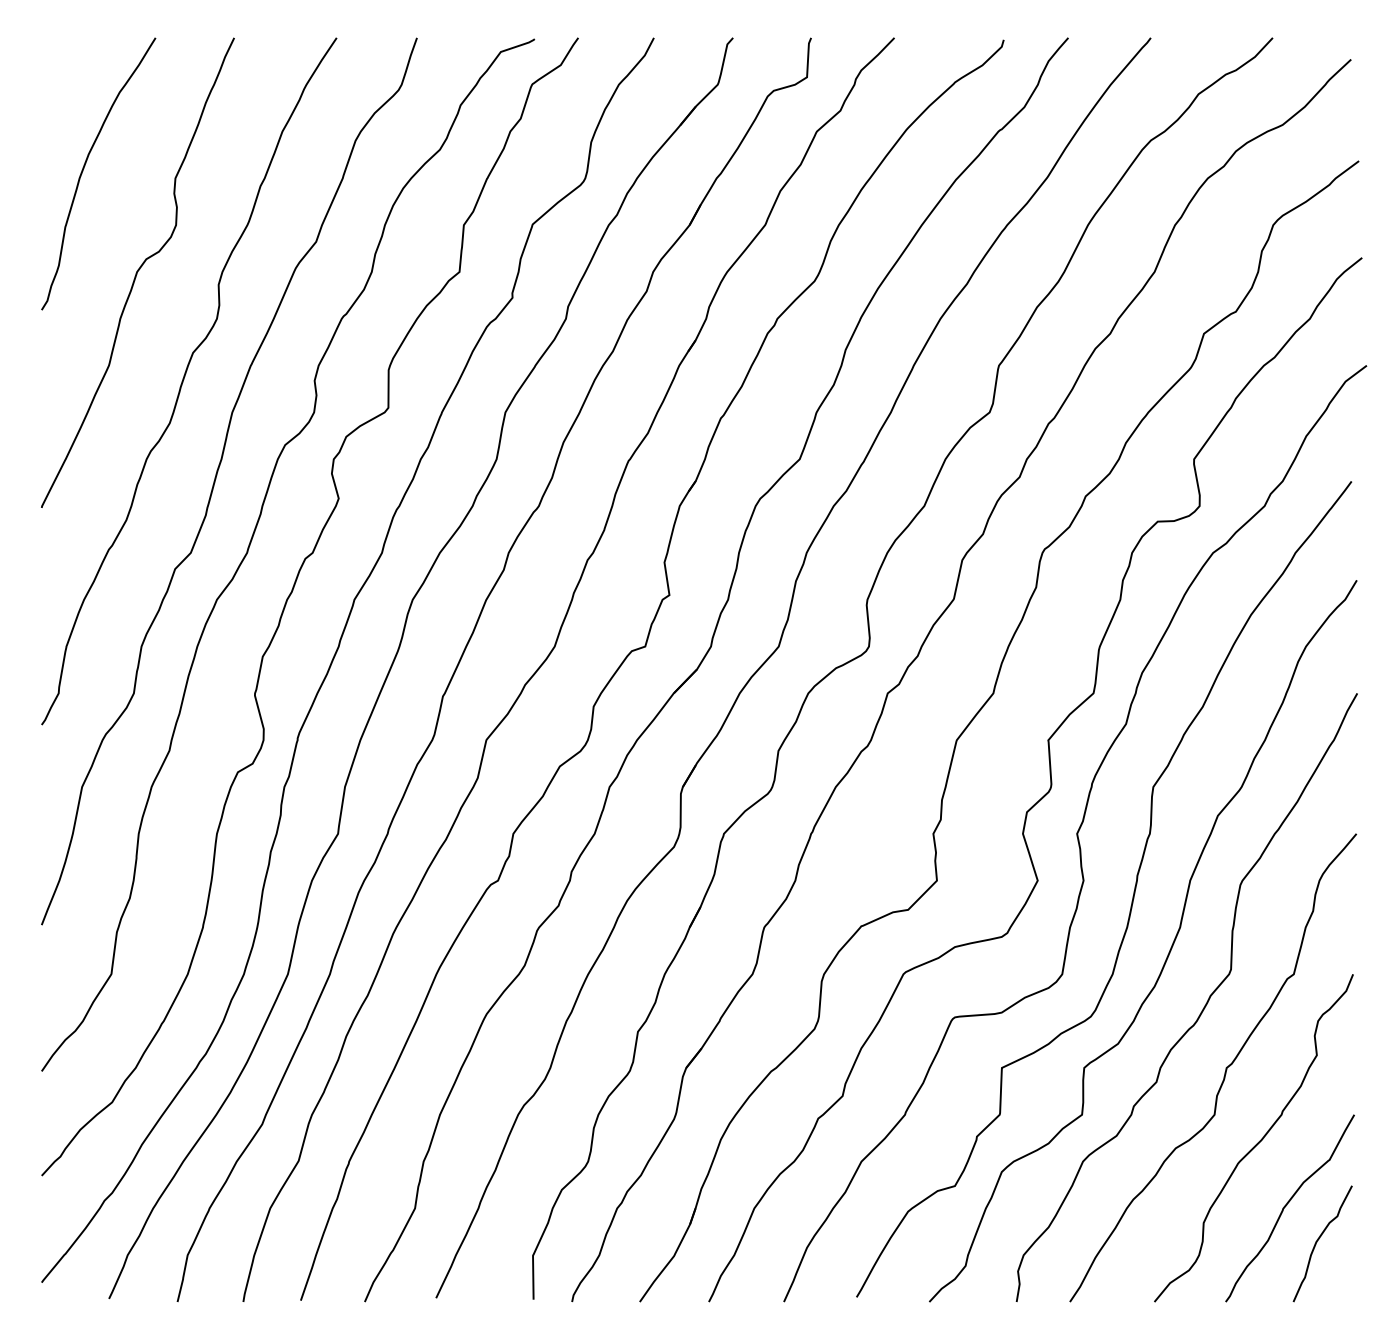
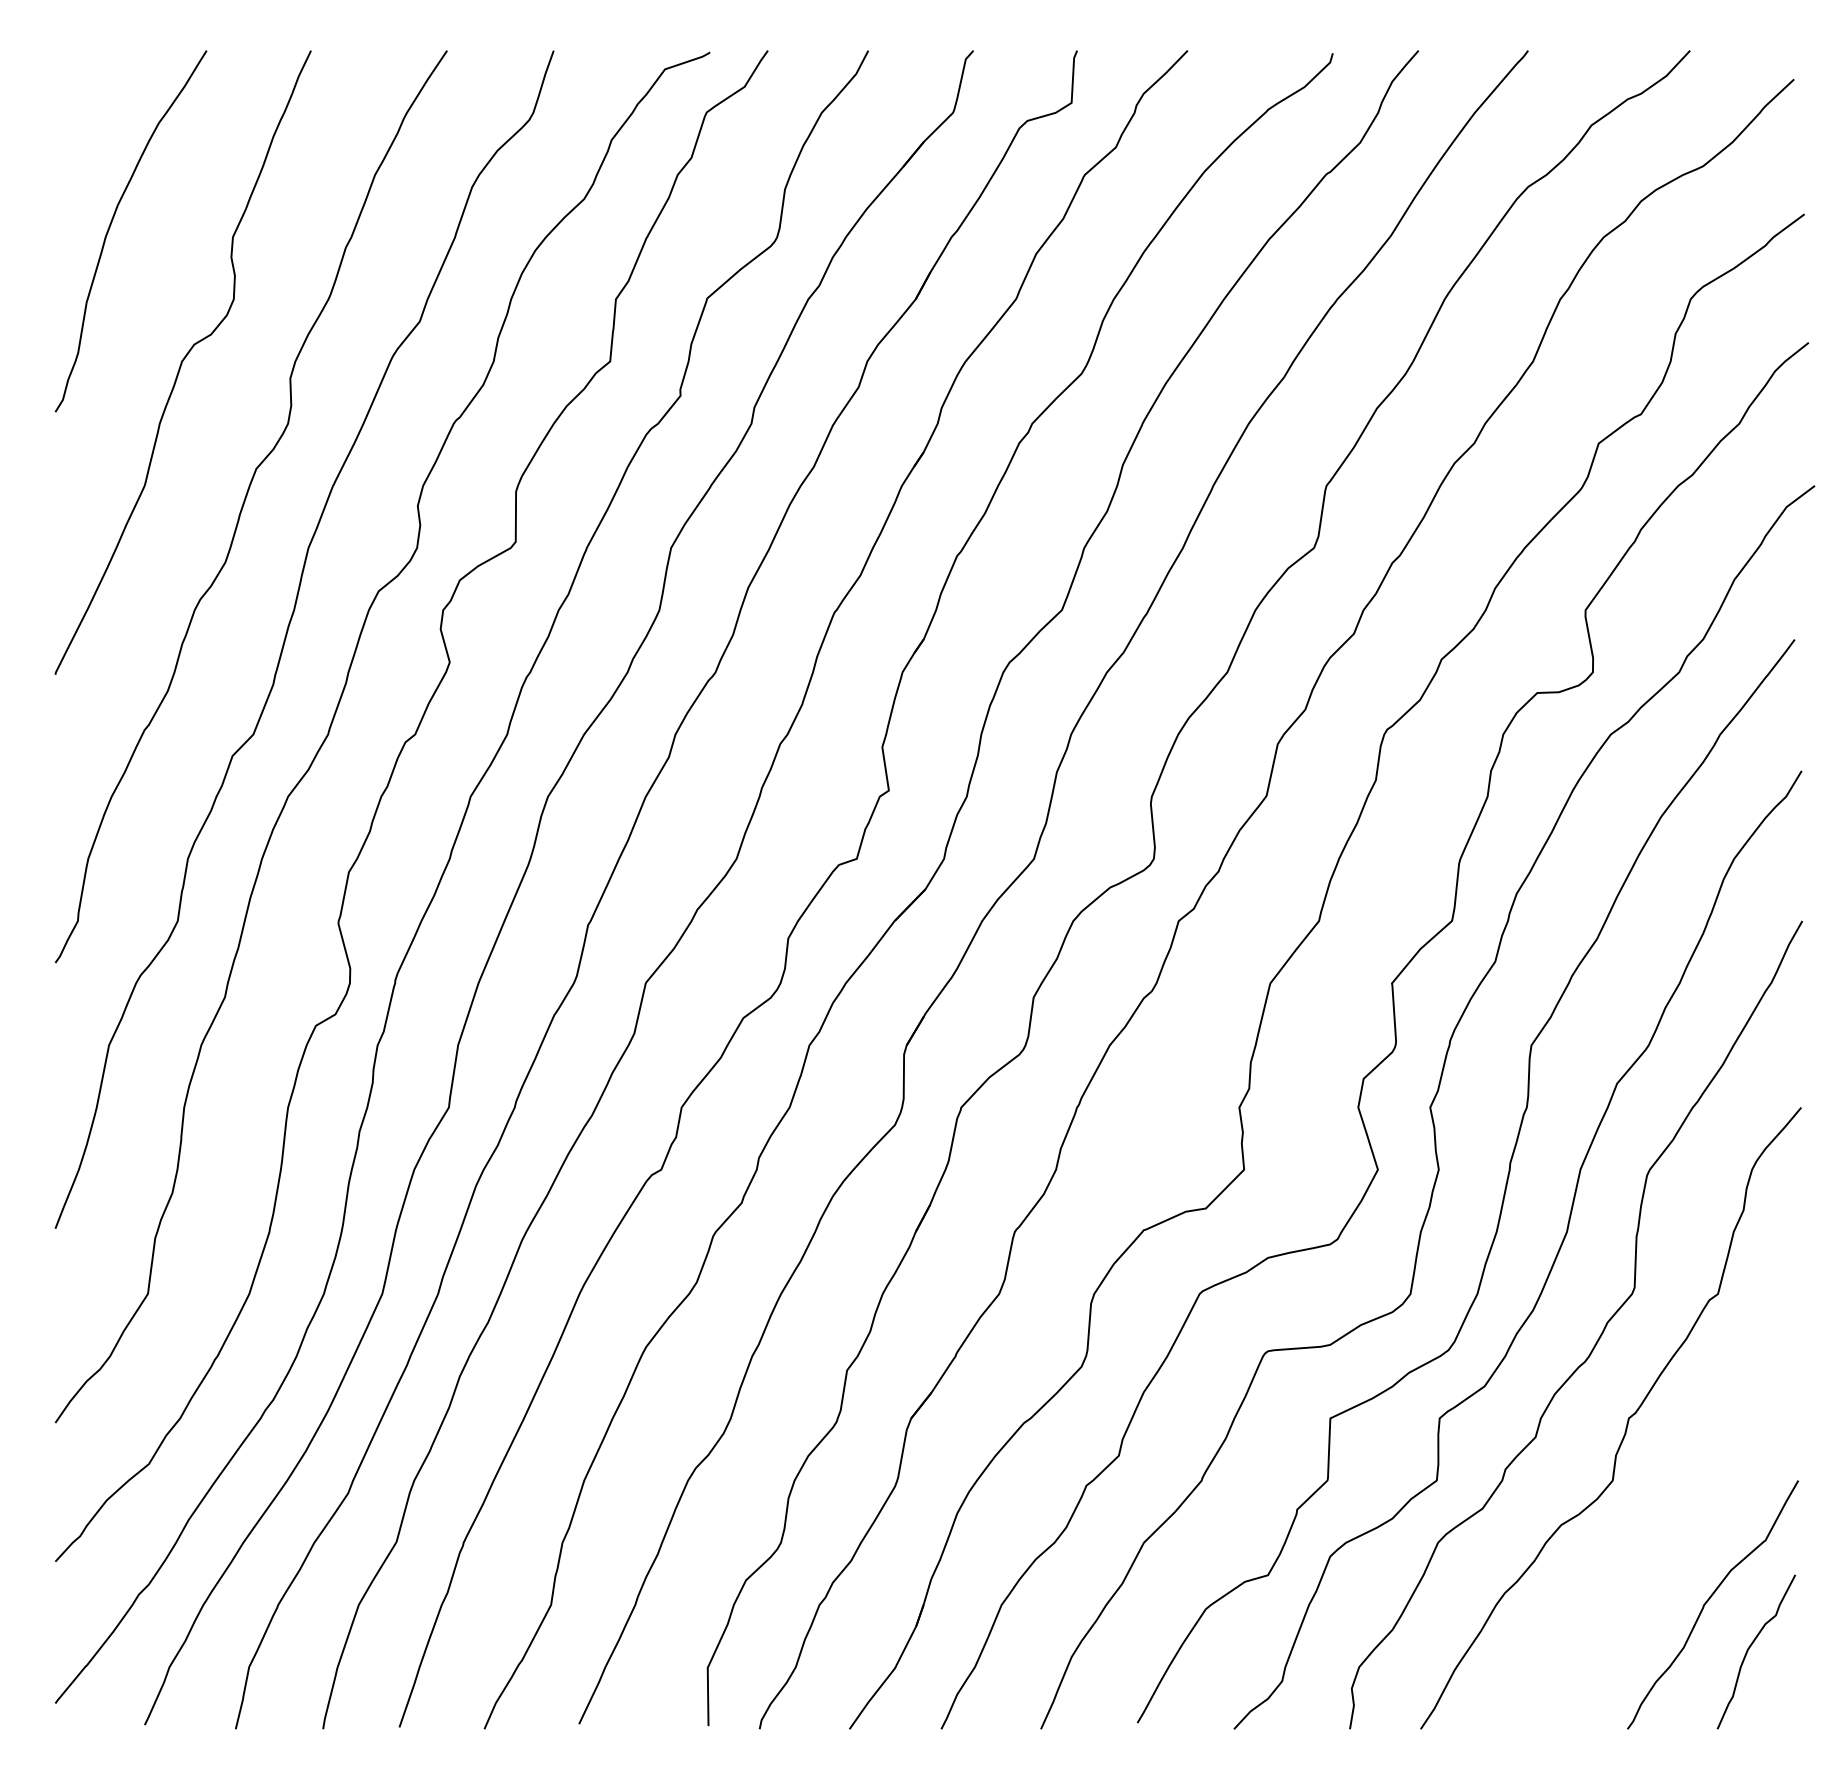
curve: (1258, 1142) -> (1670, 1517), removed

